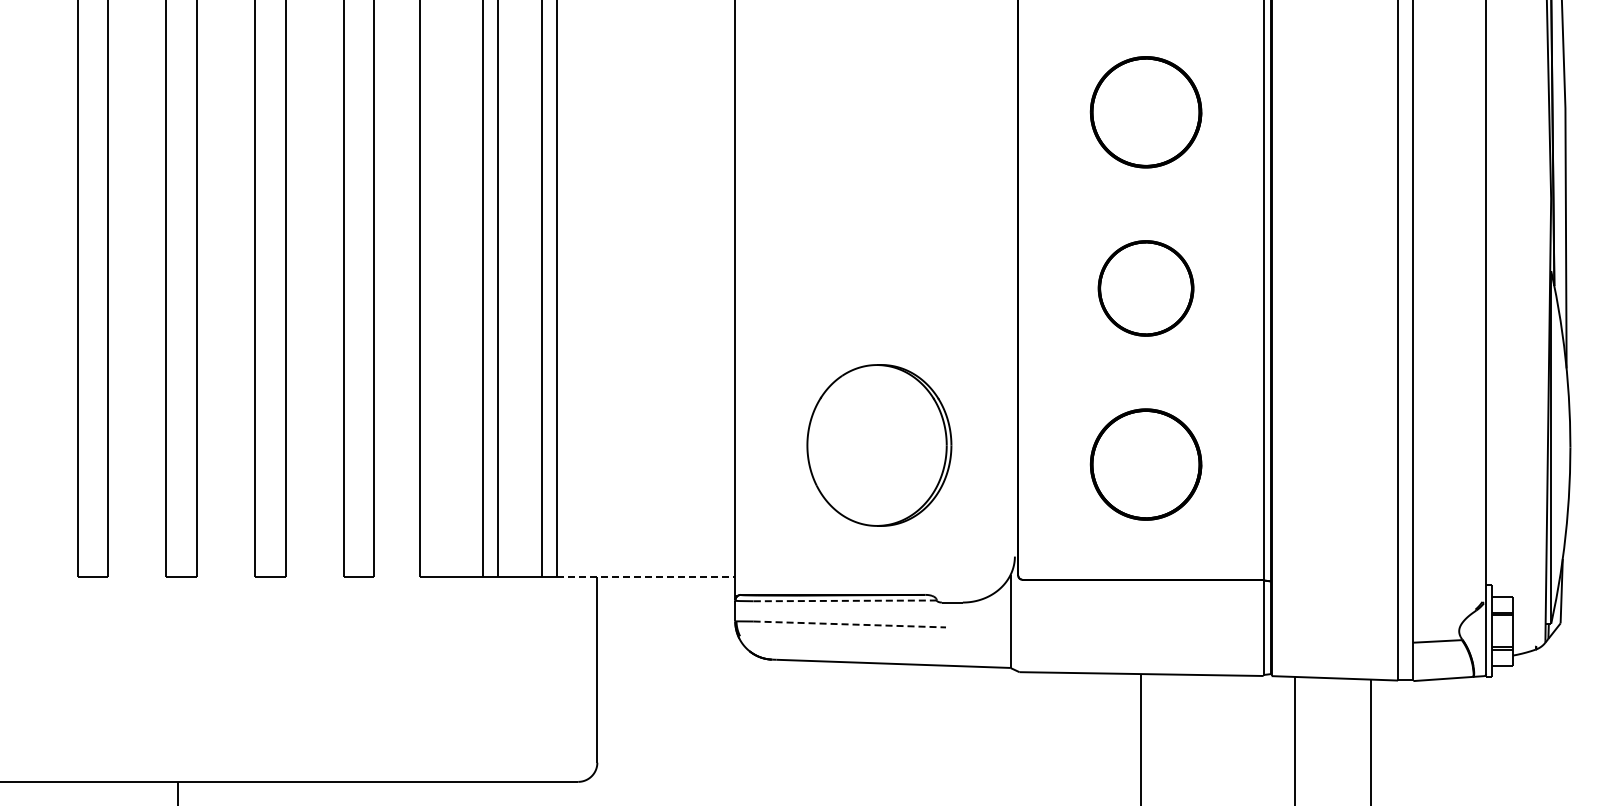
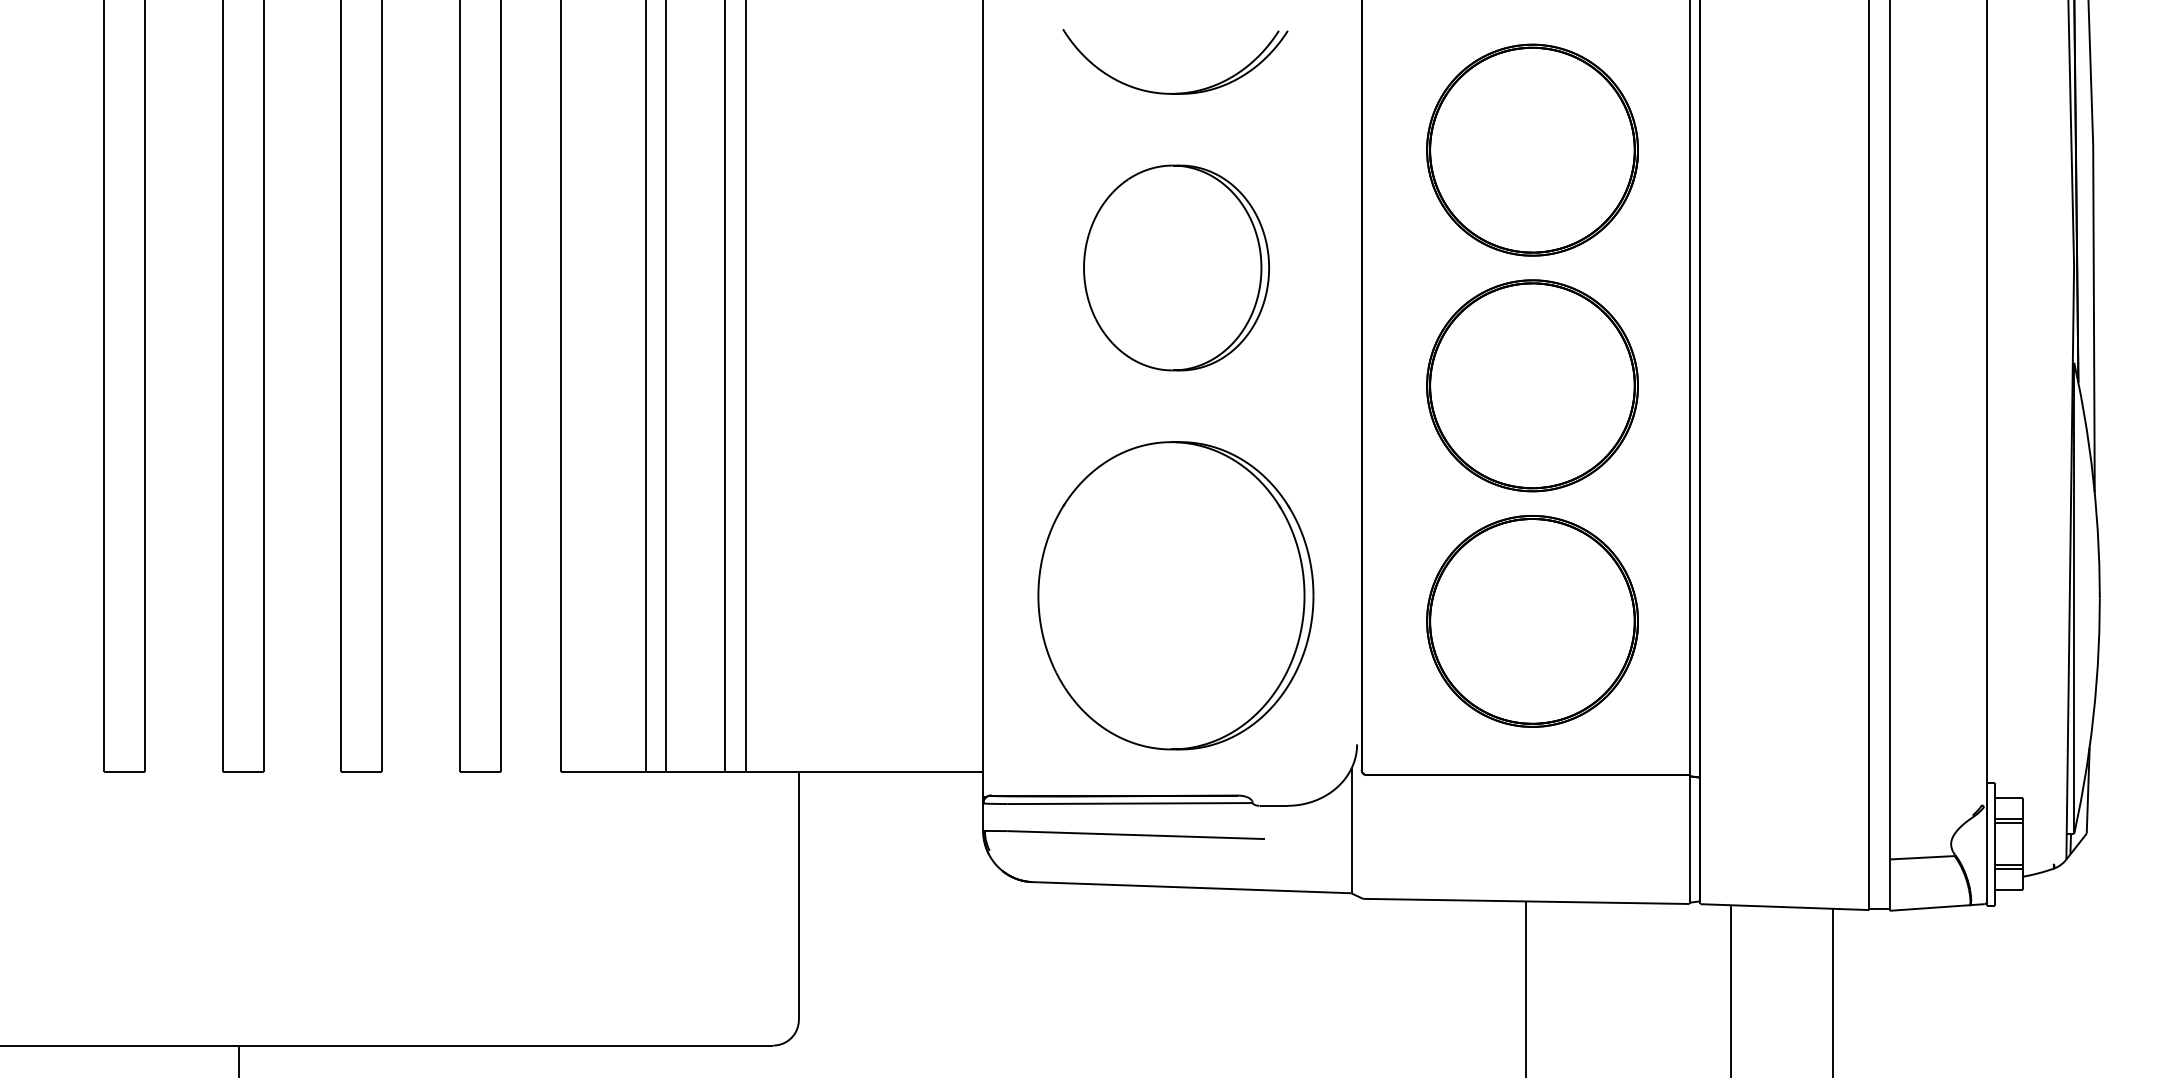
part: (882, 68) -> (1180, 91), added
part: (1145, 112) -> (1531, 150), size x1.43
part: (879, 199) -> (1176, 266), added
part: (1145, 288) -> (1531, 385), size x1.67
part: (879, 445) -> (1176, 595), size x1.43
part: (1145, 464) -> (1531, 621), size x1.43
line: (646, 577) -> (864, 772), dashed -> solid
line: (845, 600) -> (1130, 803), dashed -> solid
line: (850, 624) -> (1137, 835), dashed -> solid

